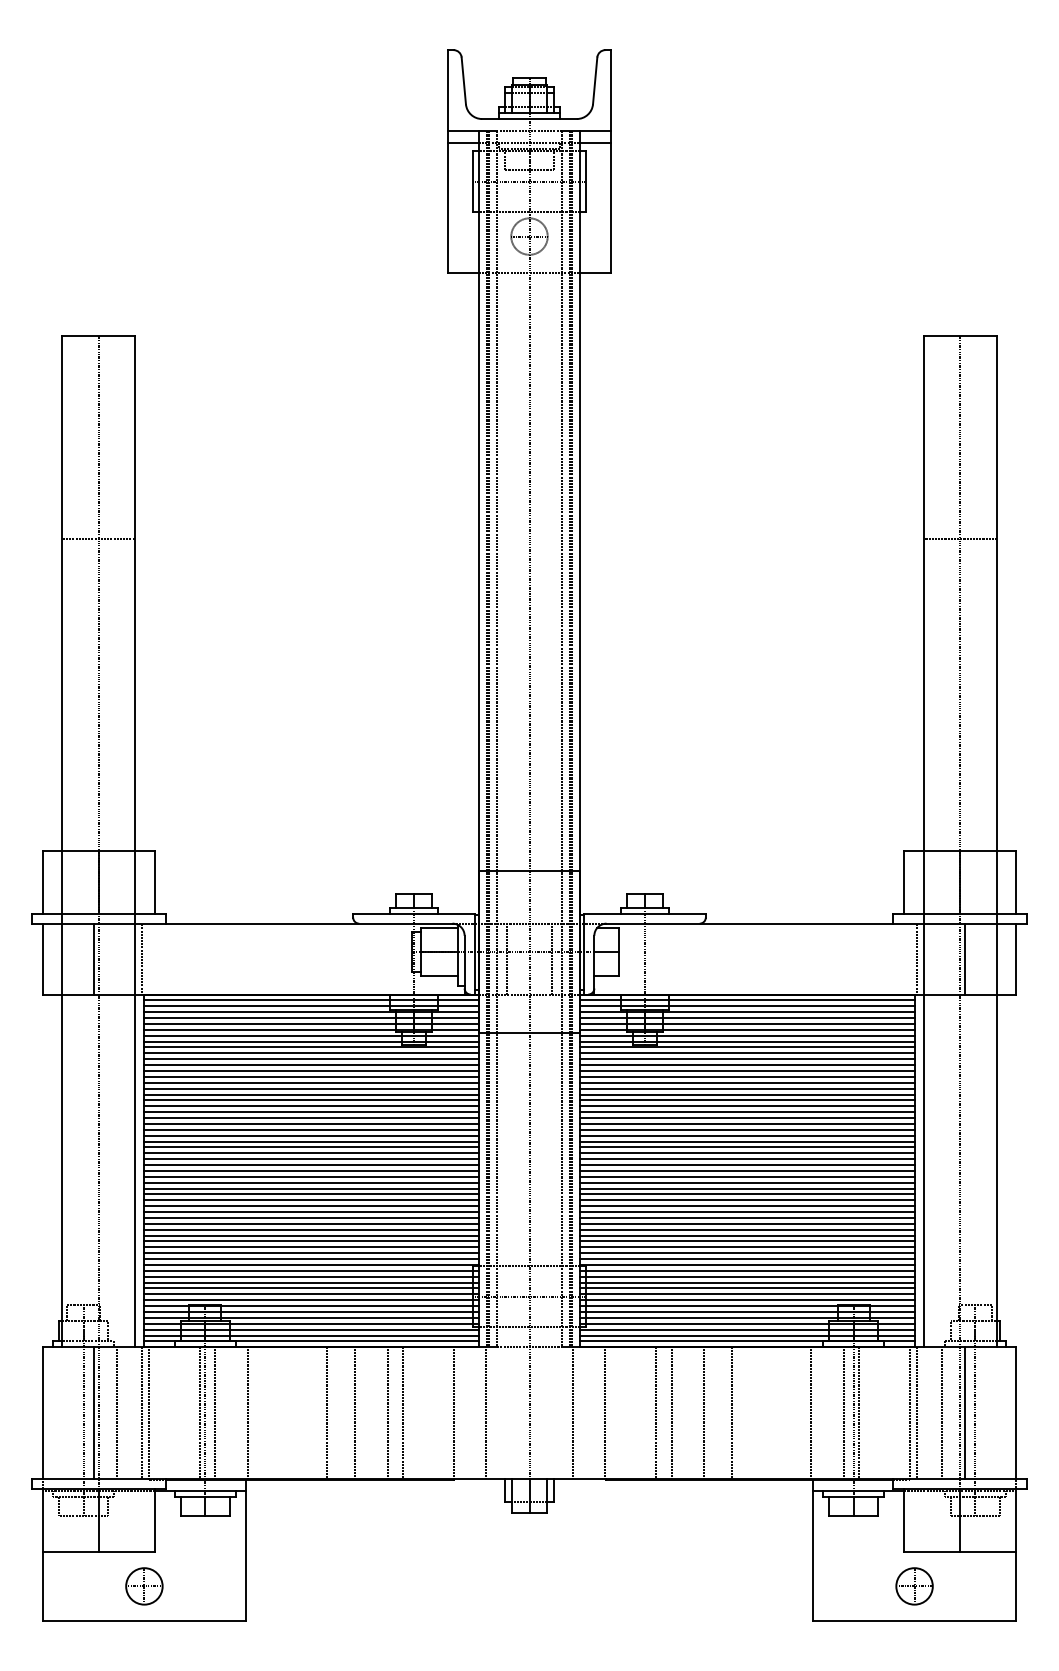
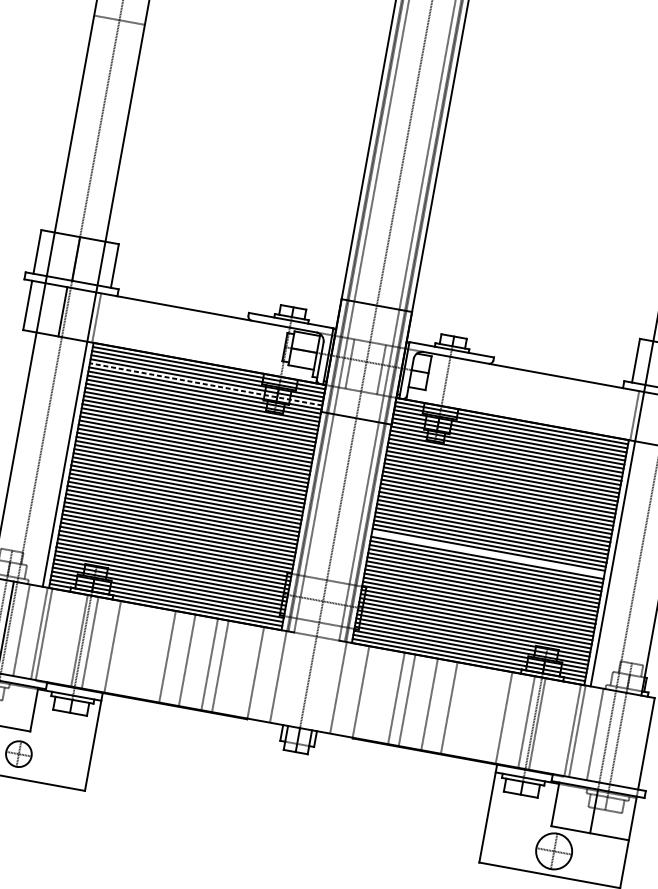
line: (311, 1023) -> (206, 384), solid -> dashed
line: (747, 1188) -> (488, 553), removed
line: (965, 1412) -> (611, 736), removed
part: (914, 1586) -> (554, 851), size x1.4

